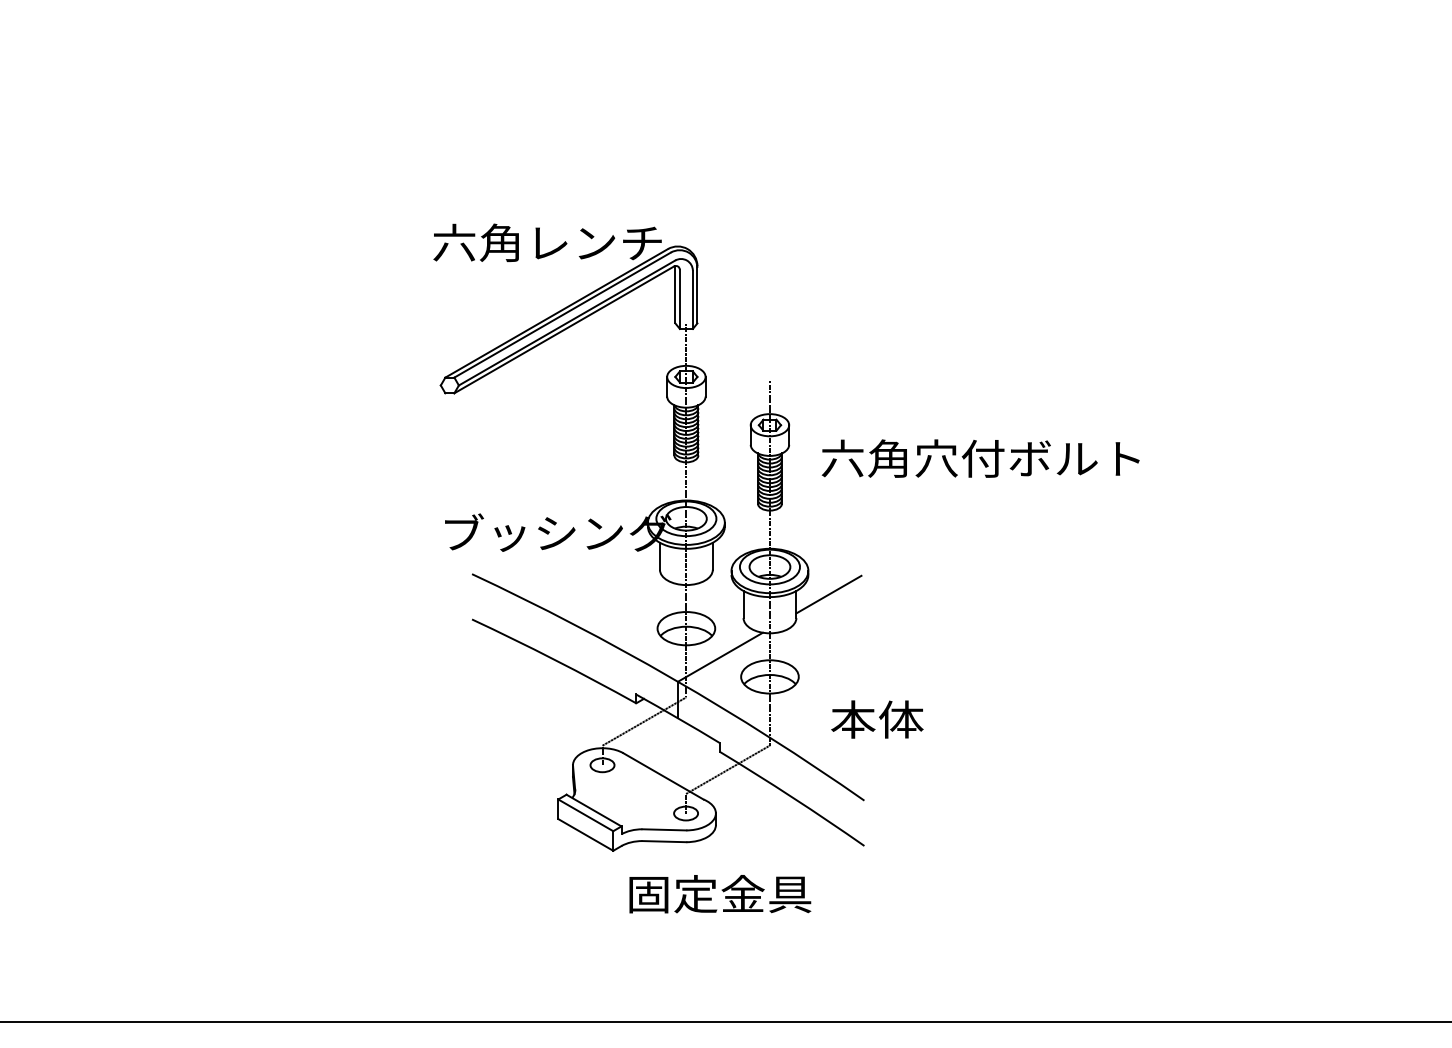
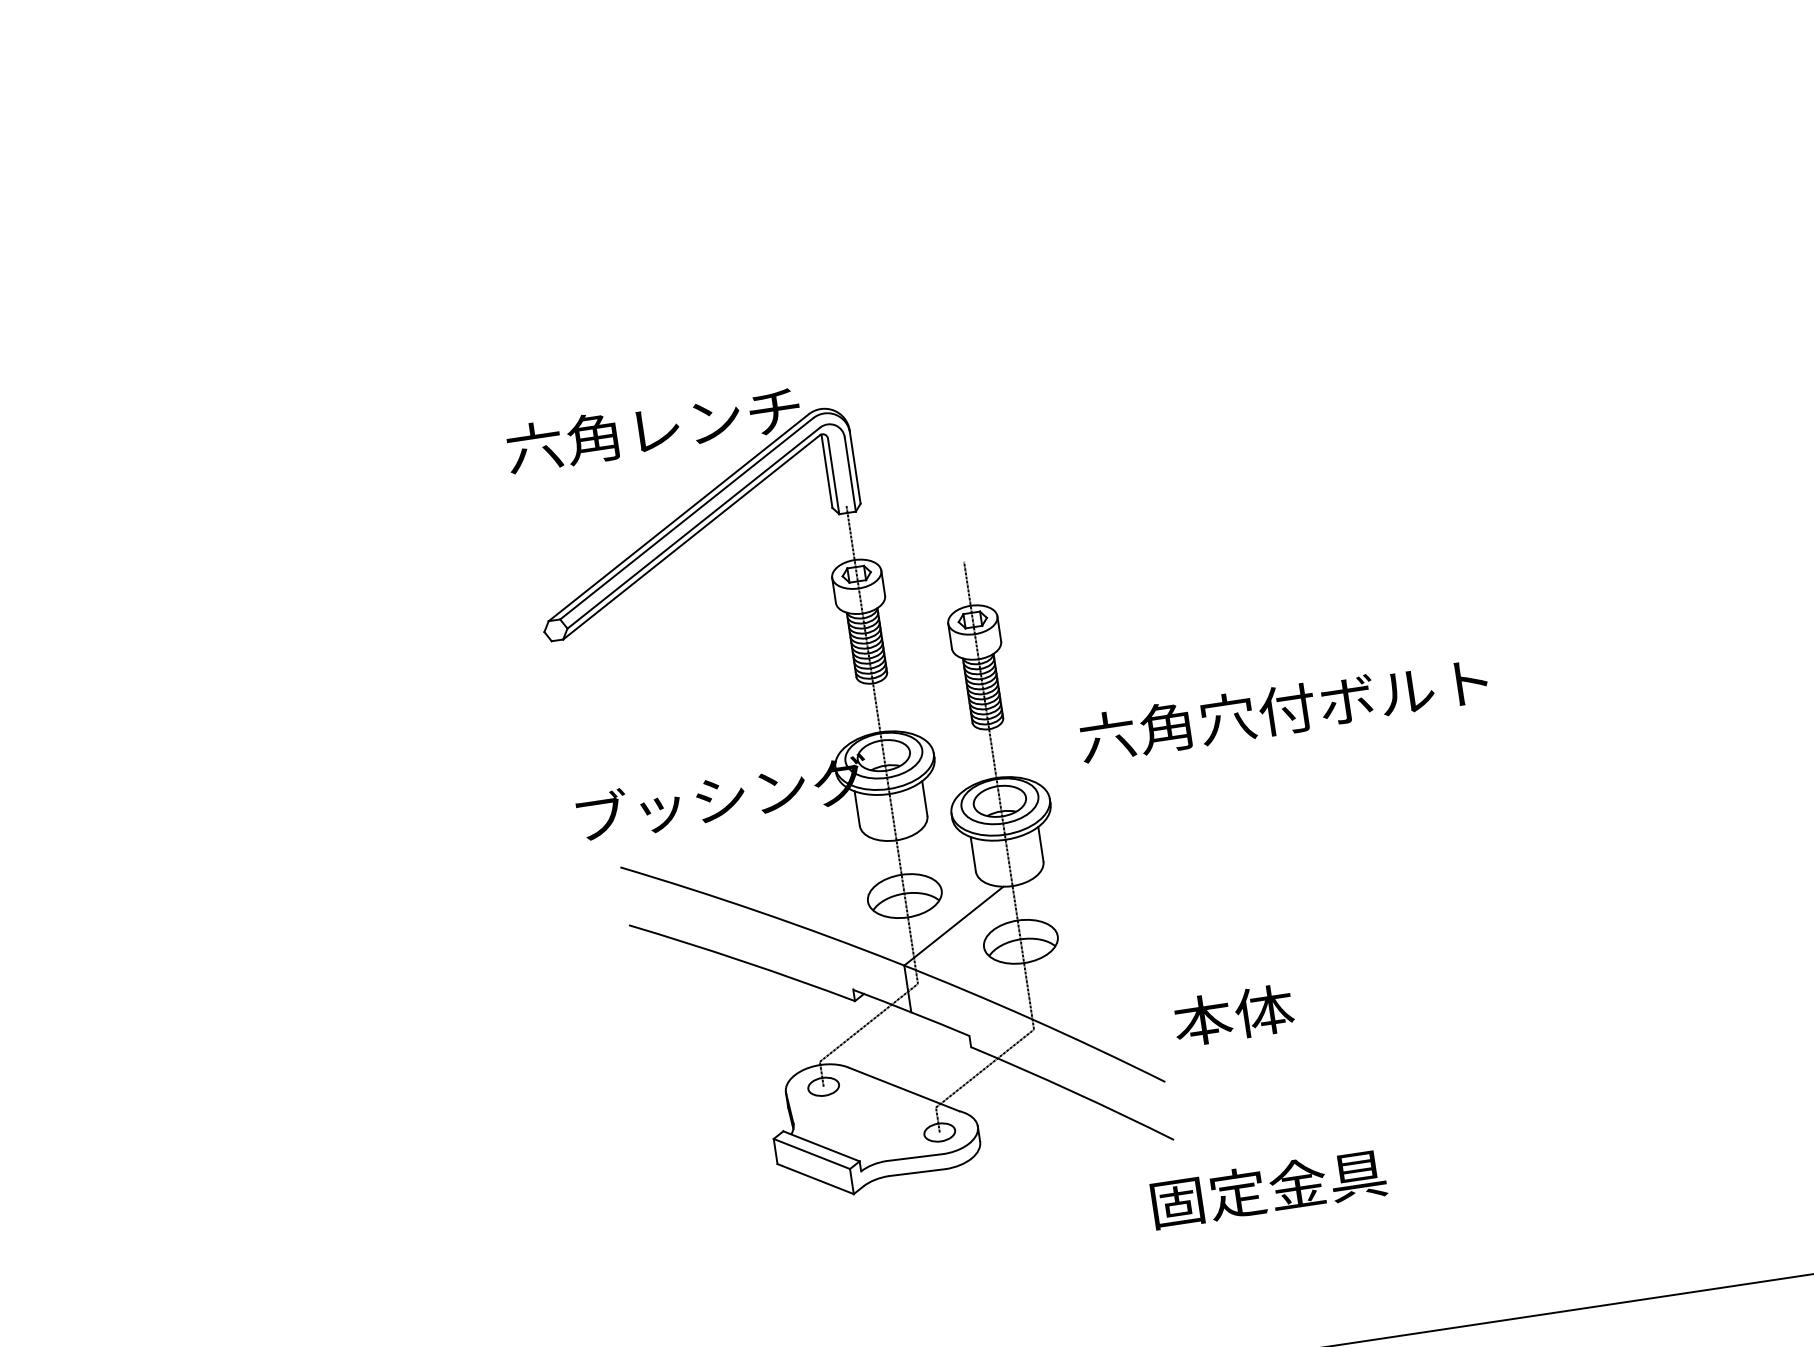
text: (980, 458) -> (1283, 709), moved
line: (828, 594) -> (1080, 825), removed
text: (877, 719) -> (1233, 1015), moved
text: (720, 894) -> (1269, 1189), moved

